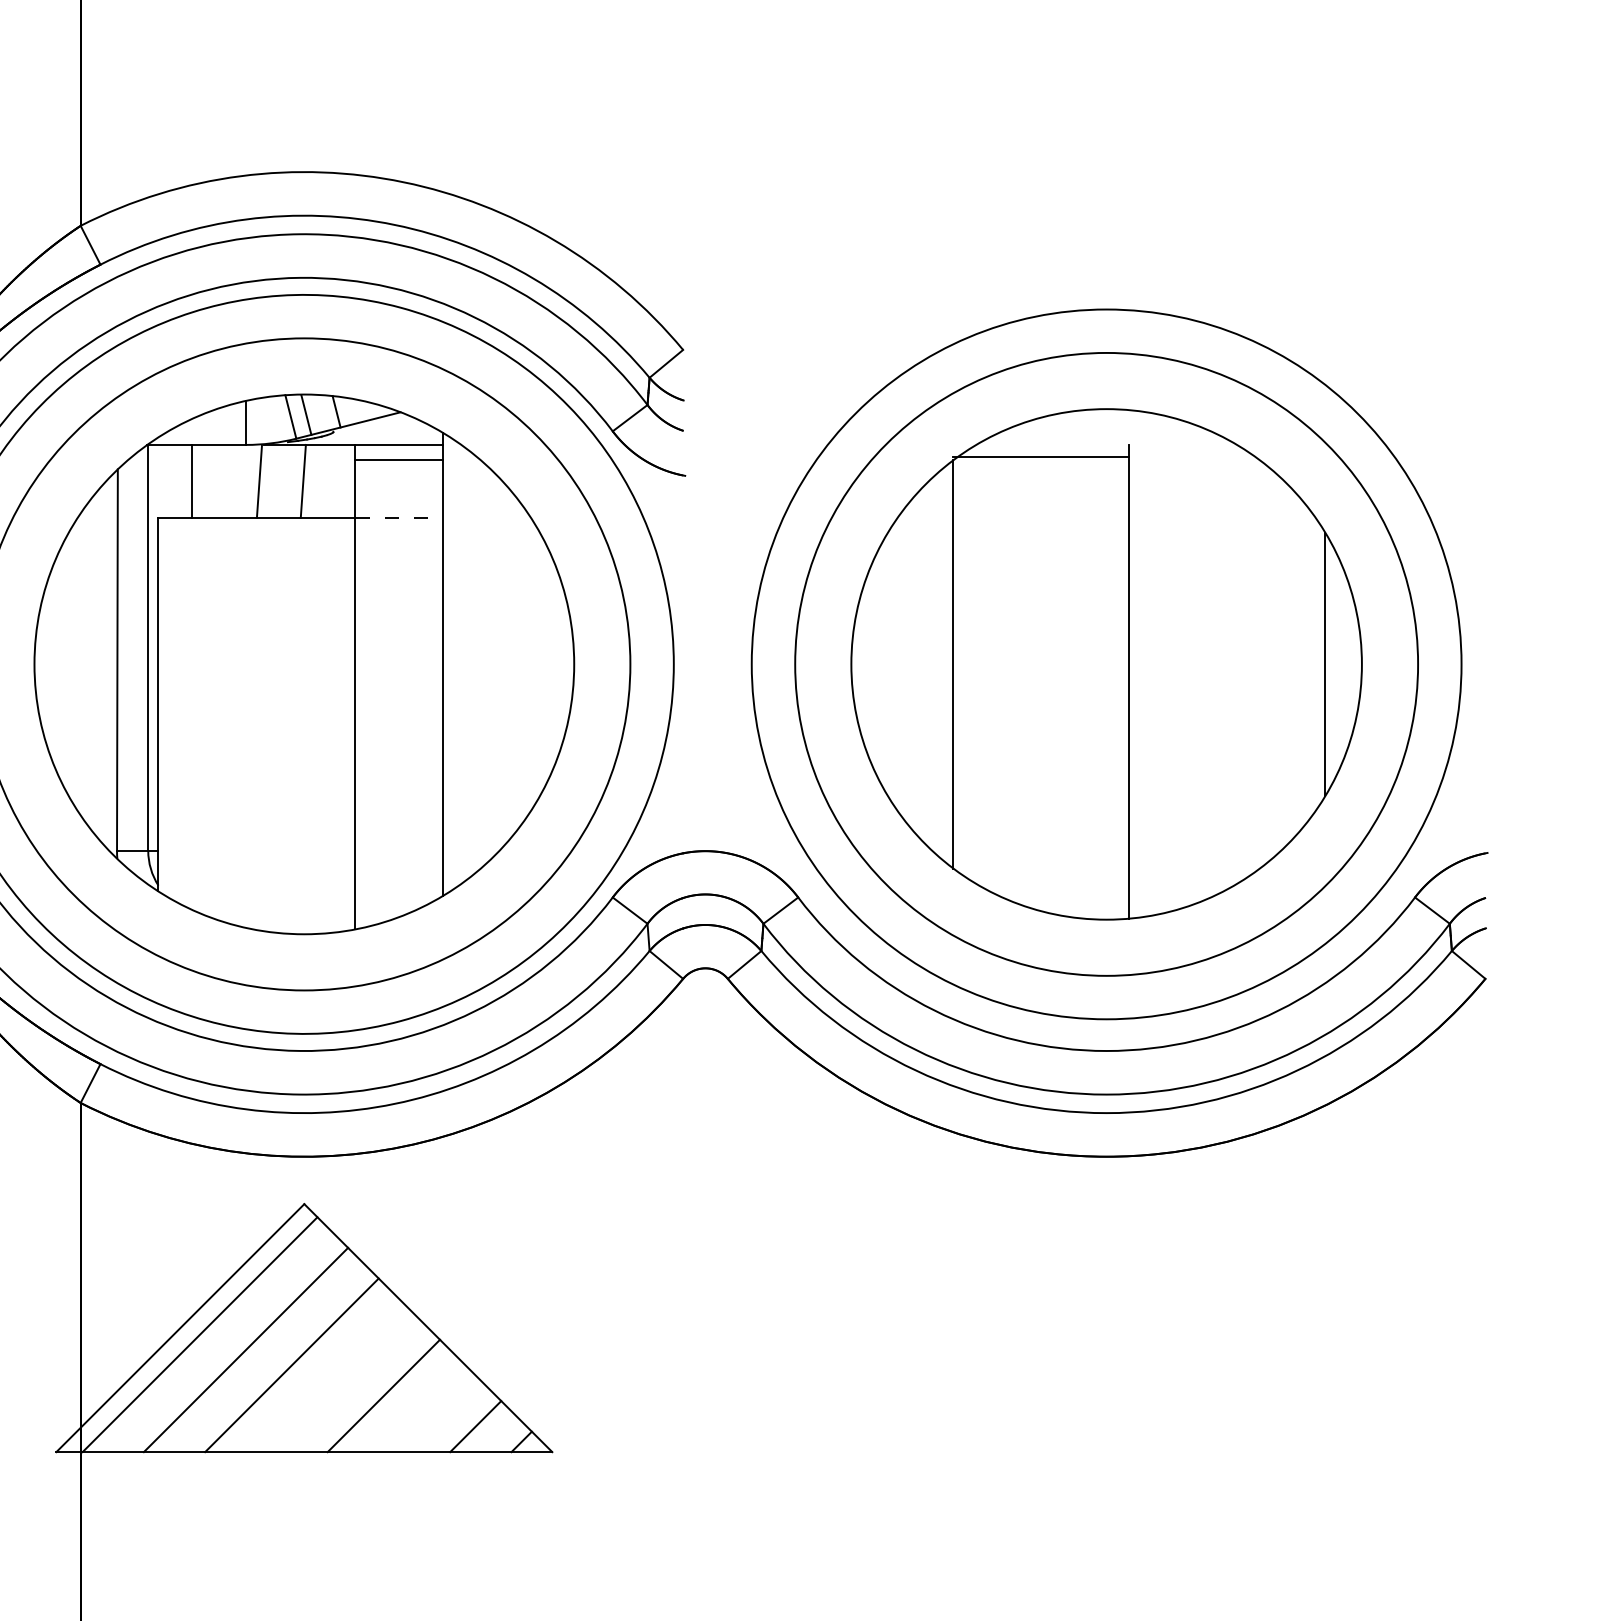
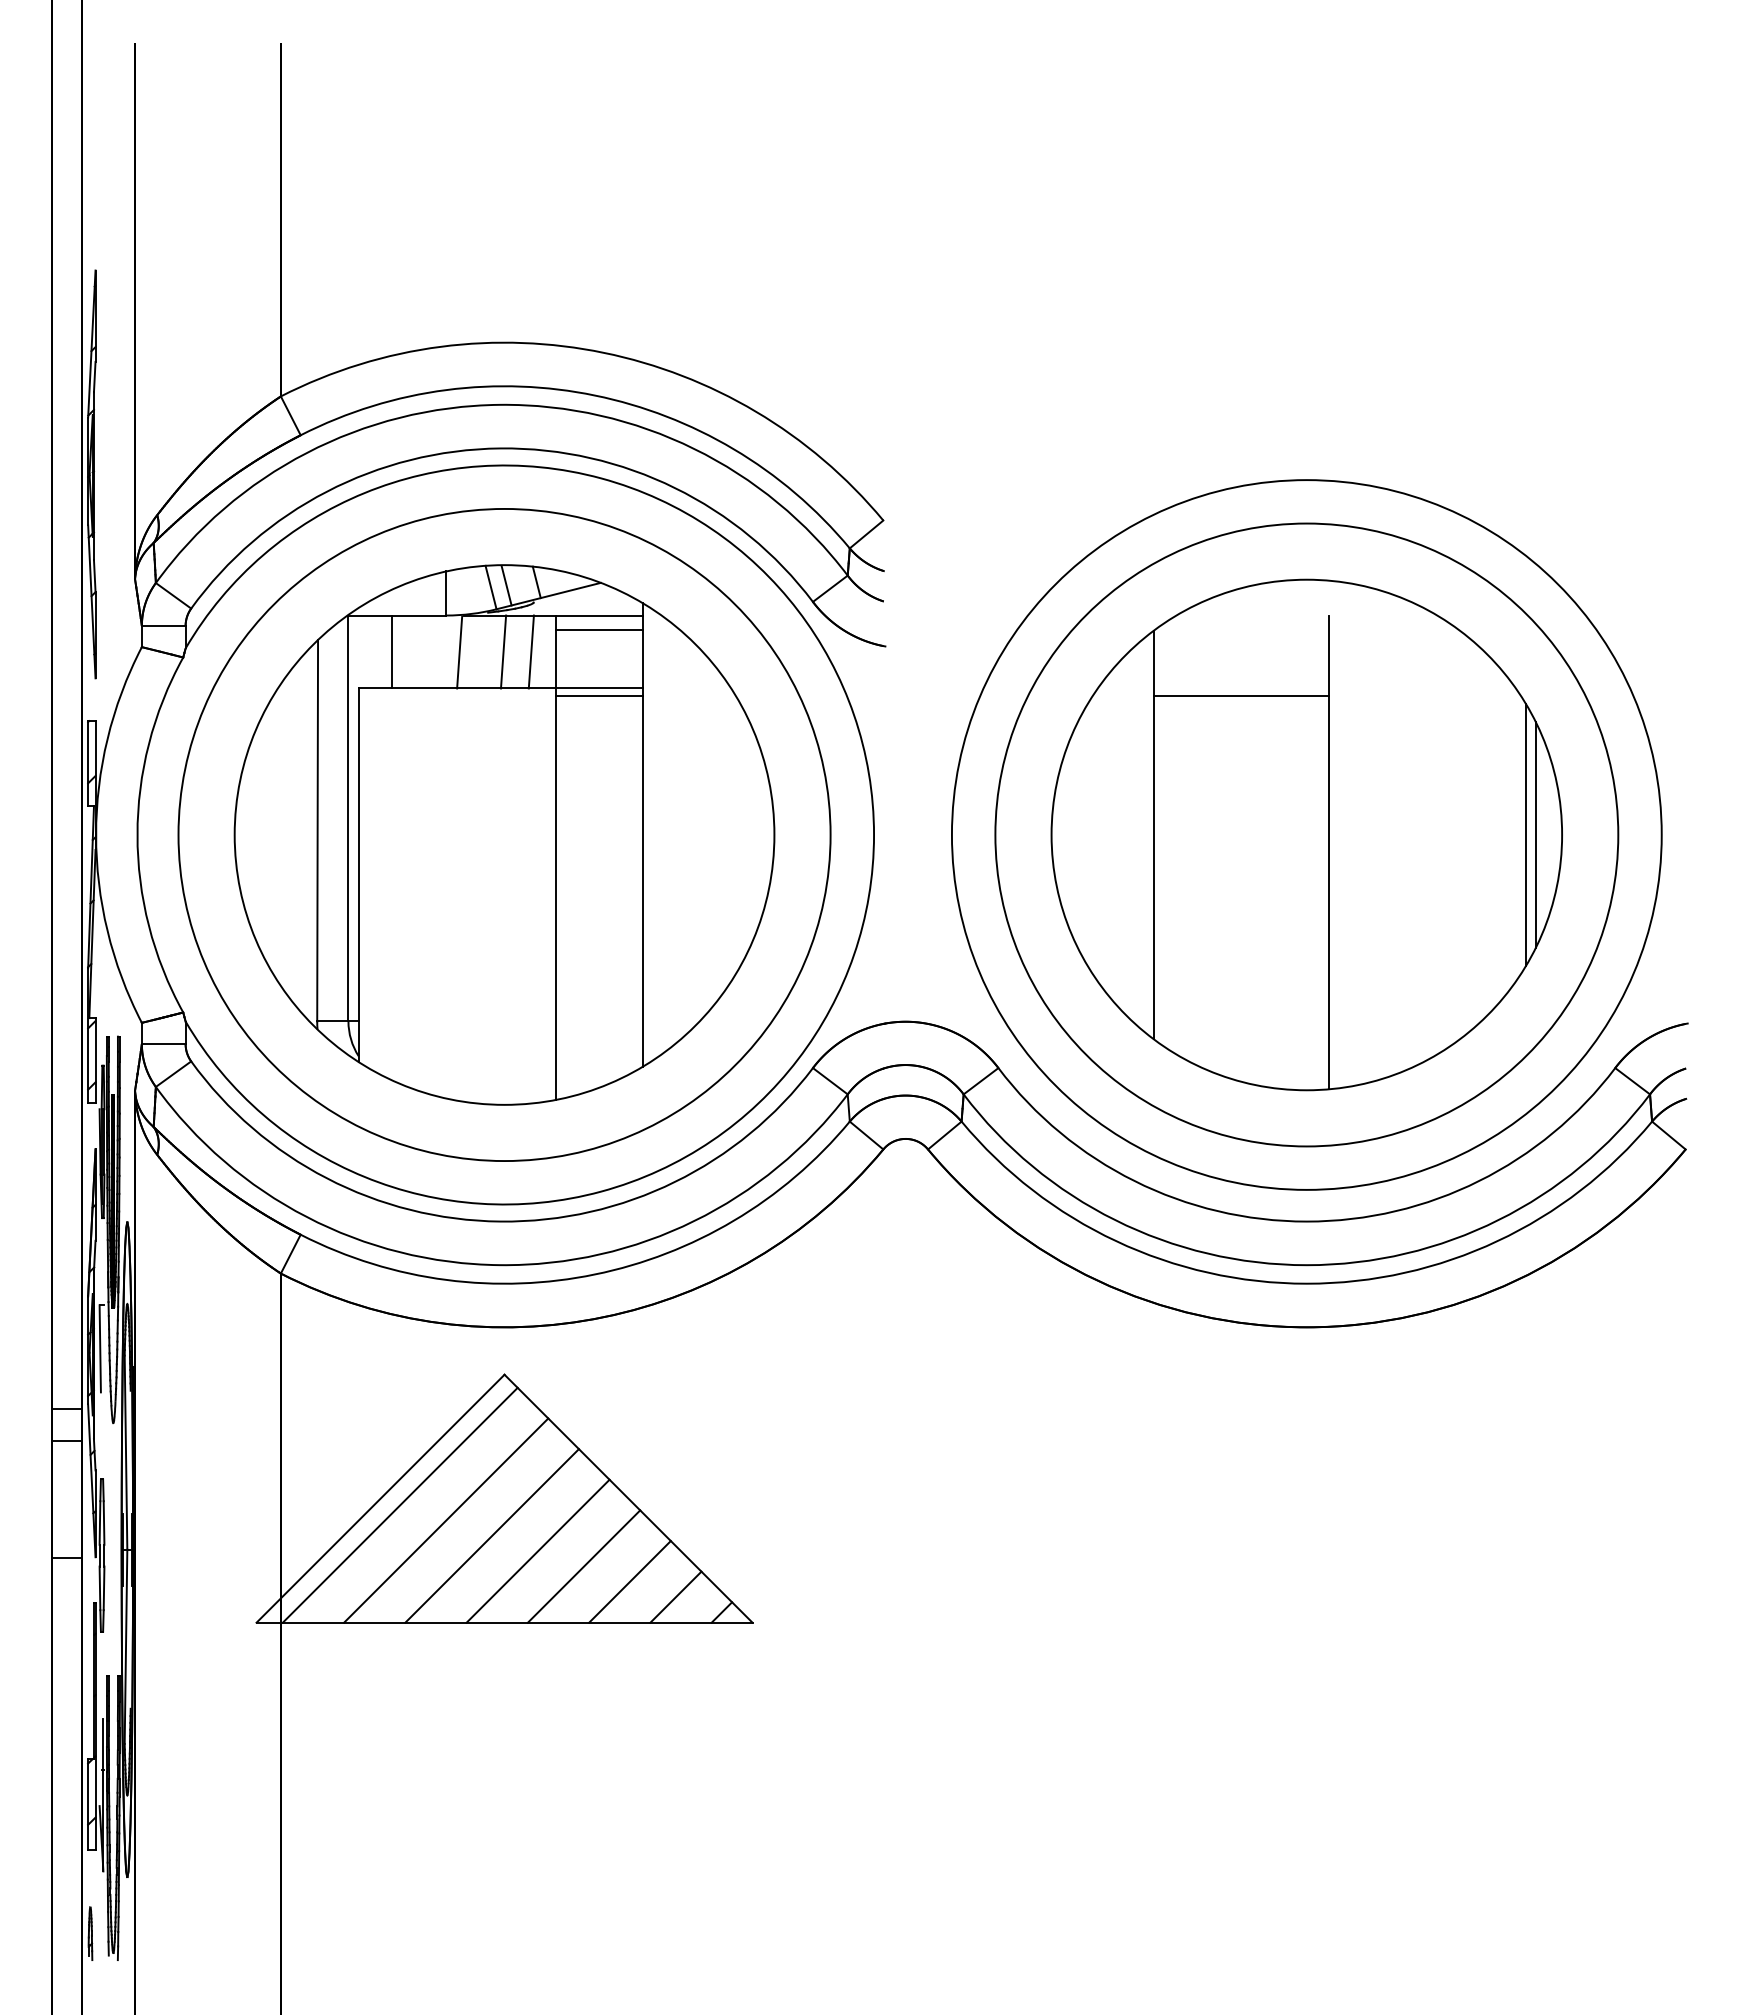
line: (1040, 456) -> (1240, 695), moved
line: (330, 480) -> (530, 651), added
line: (399, 517) -> (599, 688), dashed -> solid
line: (399, 524) -> (599, 695), added
line: (1335, 663) -> (1535, 834), added
line: (337, 1379) -> (537, 1550), added
line: (429, 1410) -> (629, 1581), added

